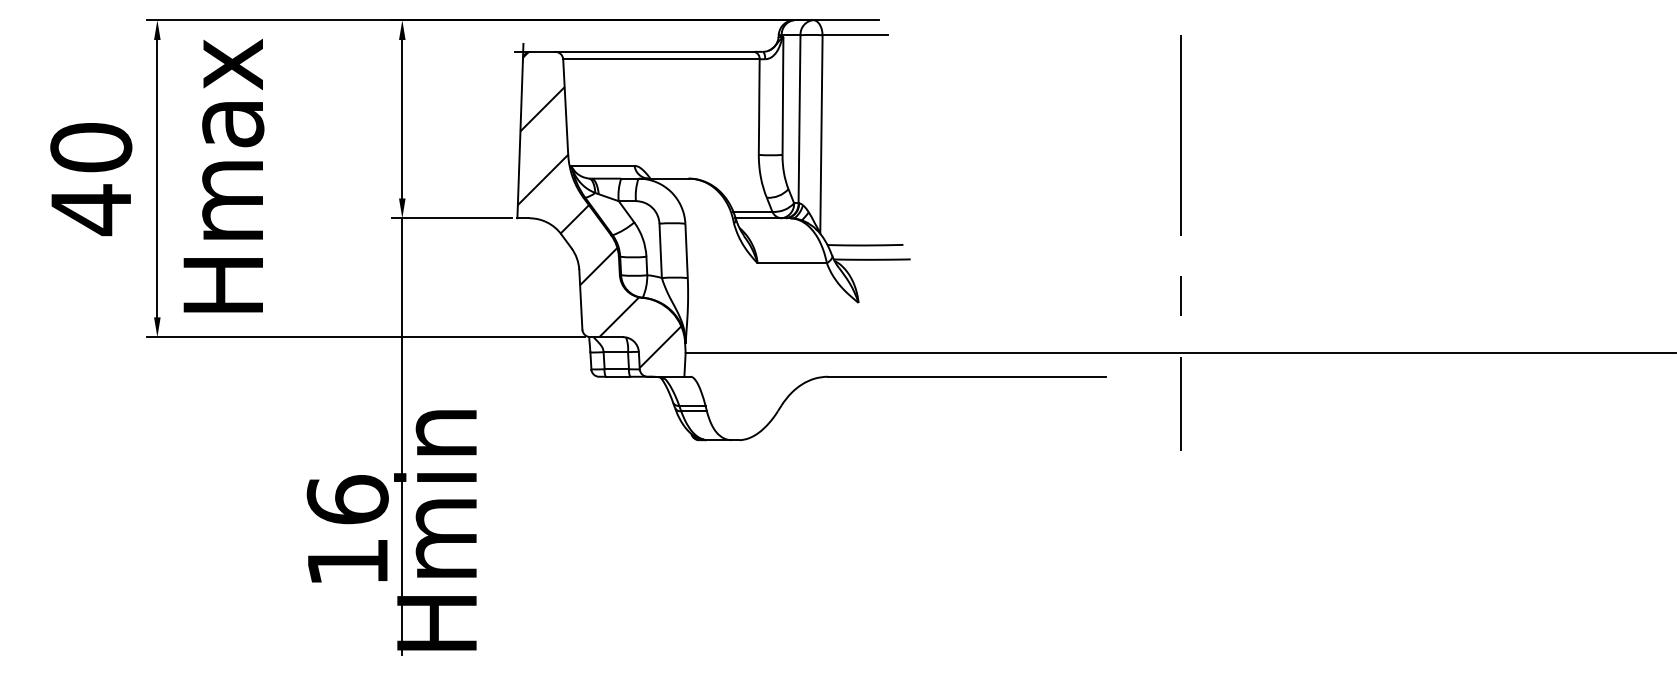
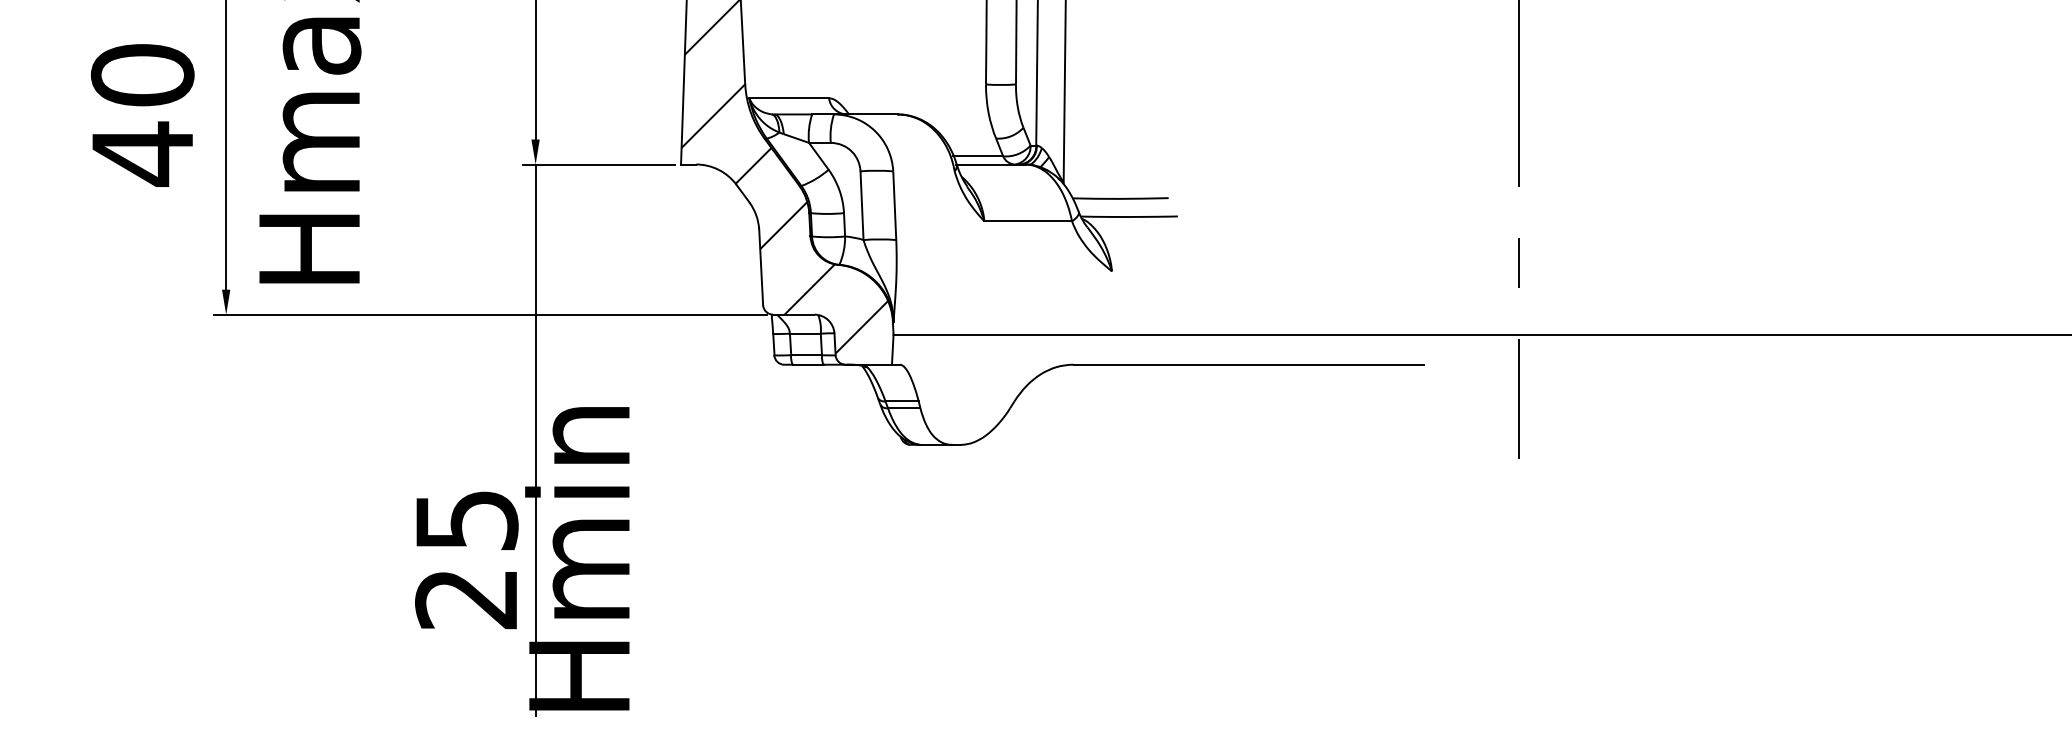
text: (347, 530) -> (466, 558), 16 -> 25

